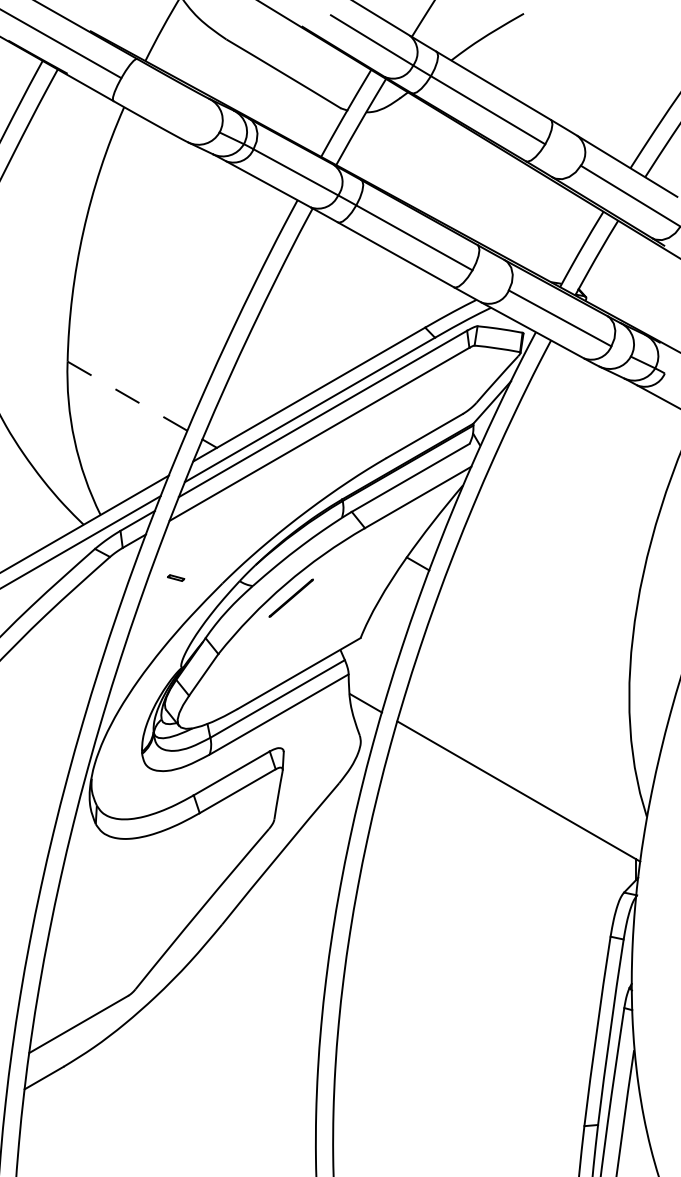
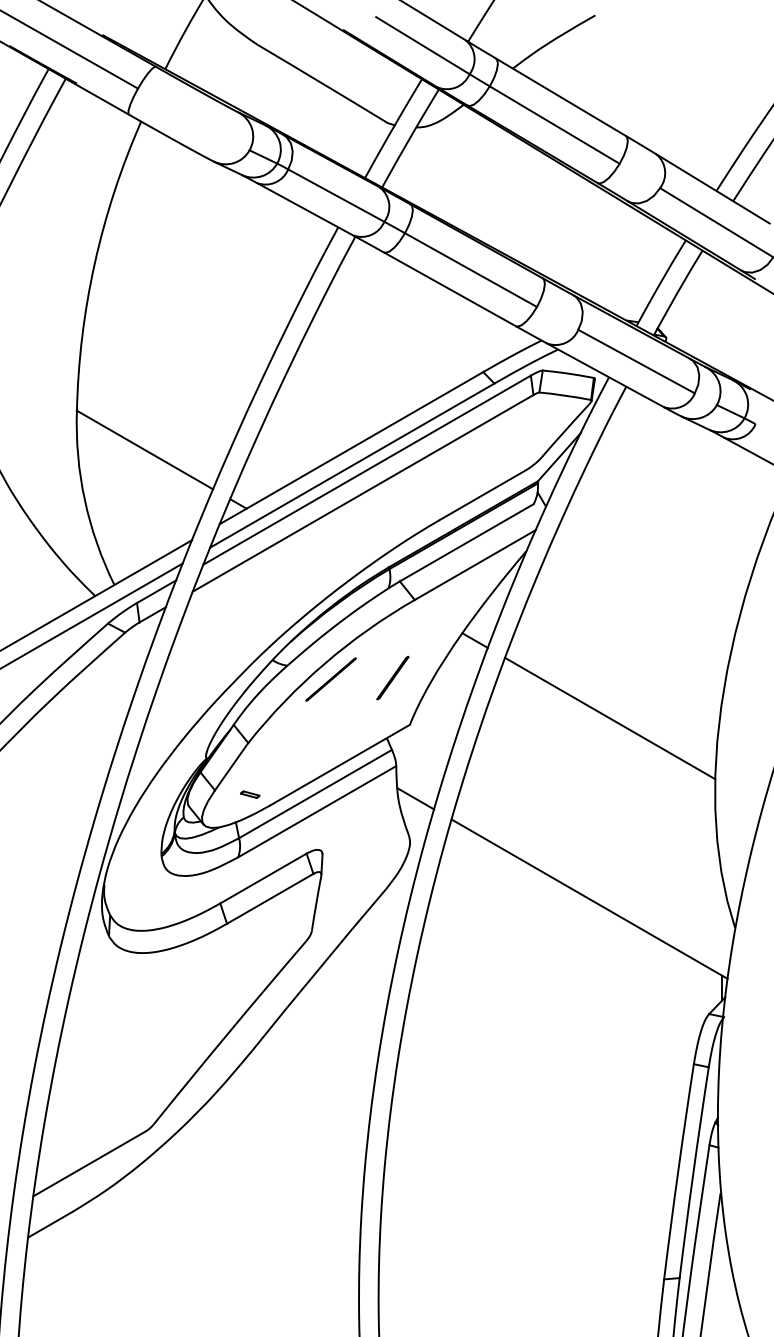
line: (127, 396) -> (145, 450), dashed -> solid
part: (176, 577) -> (250, 794), moved
line: (345, 596) -> (392, 677), added
line: (537, 632) -> (610, 718), added

